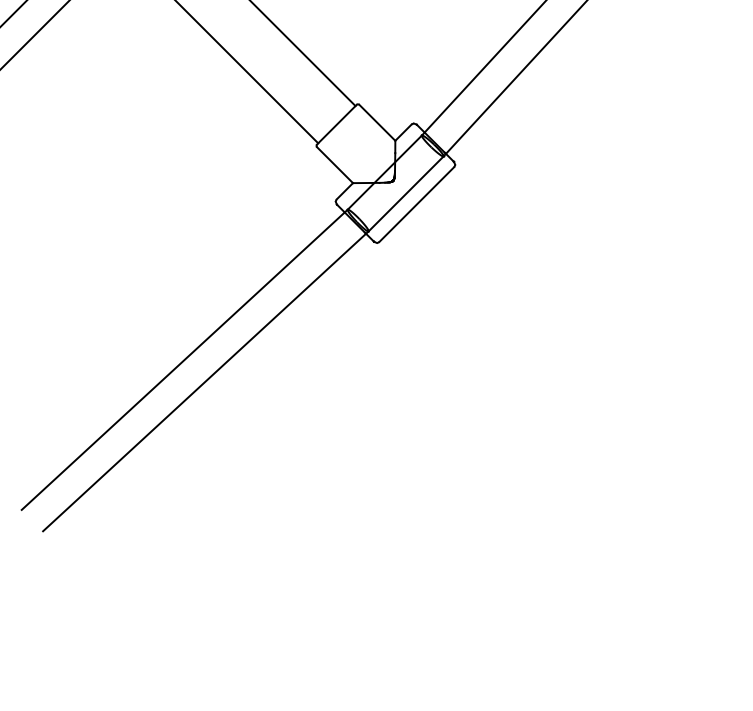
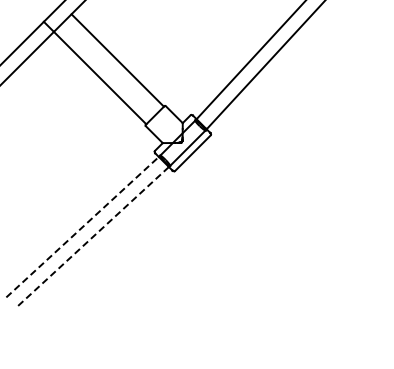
line: (182, 361) -> (82, 227), solid -> dashed
line: (204, 383) -> (92, 237), solid -> dashed

